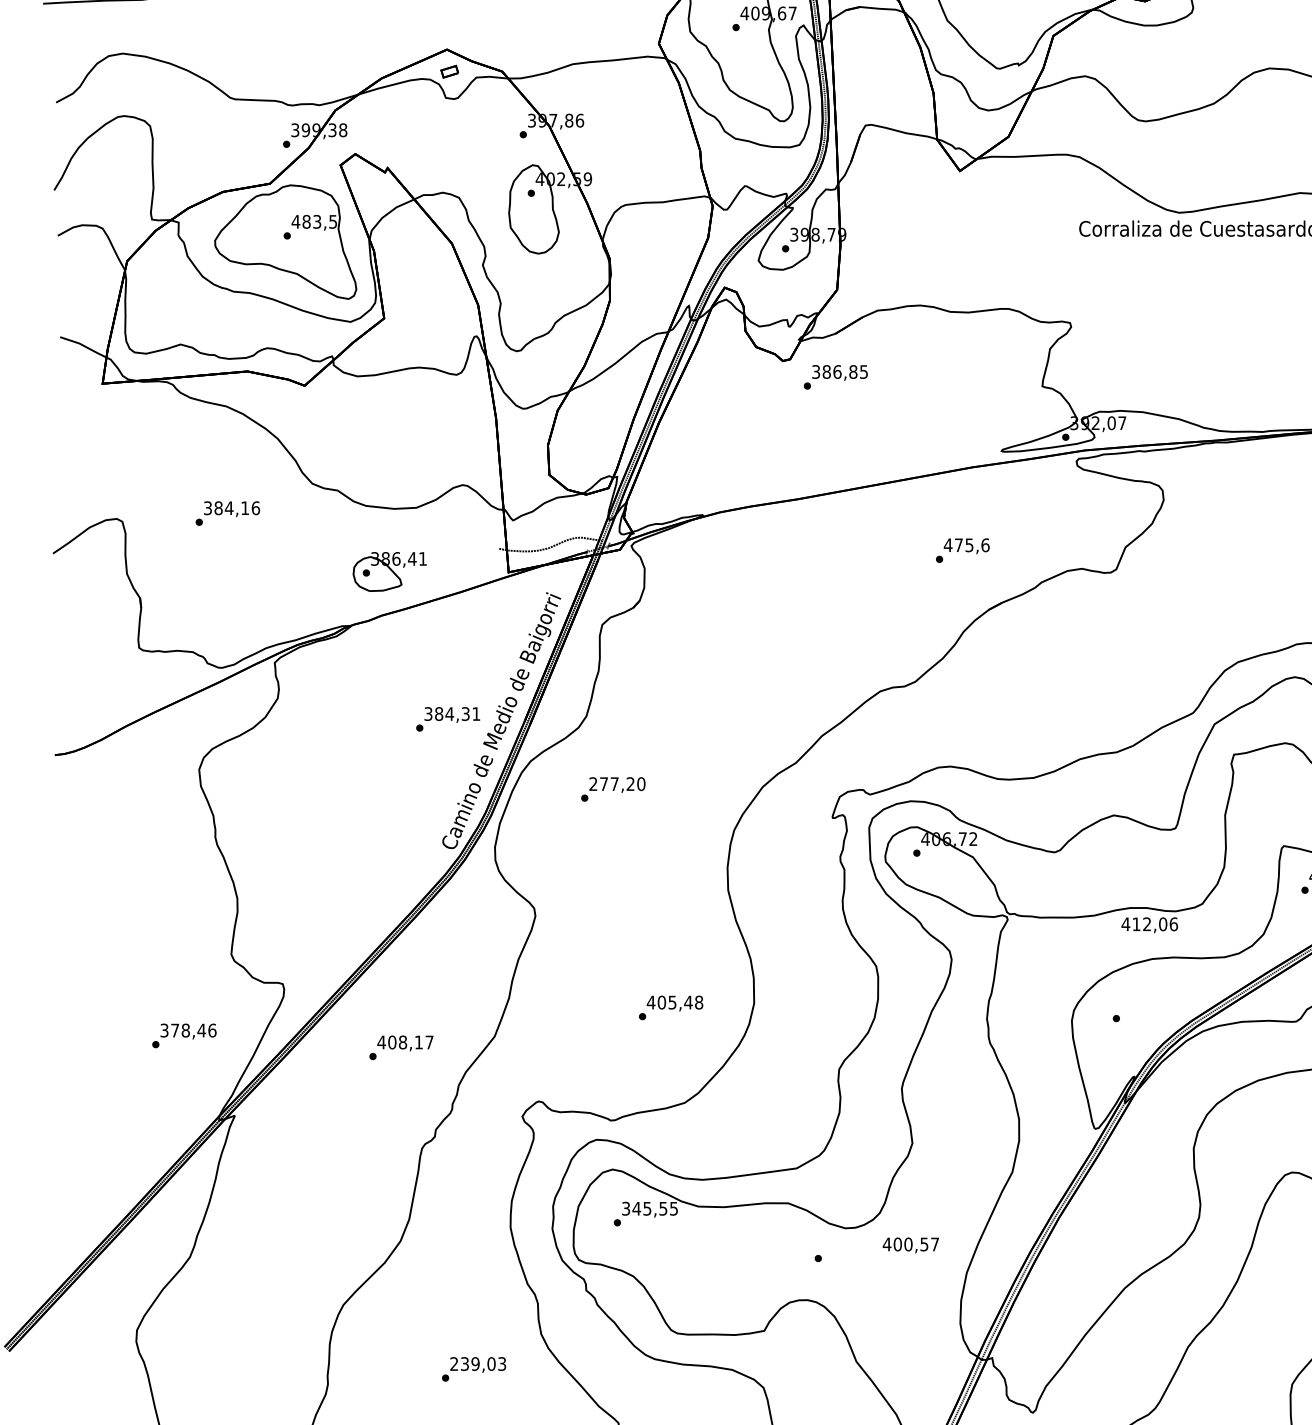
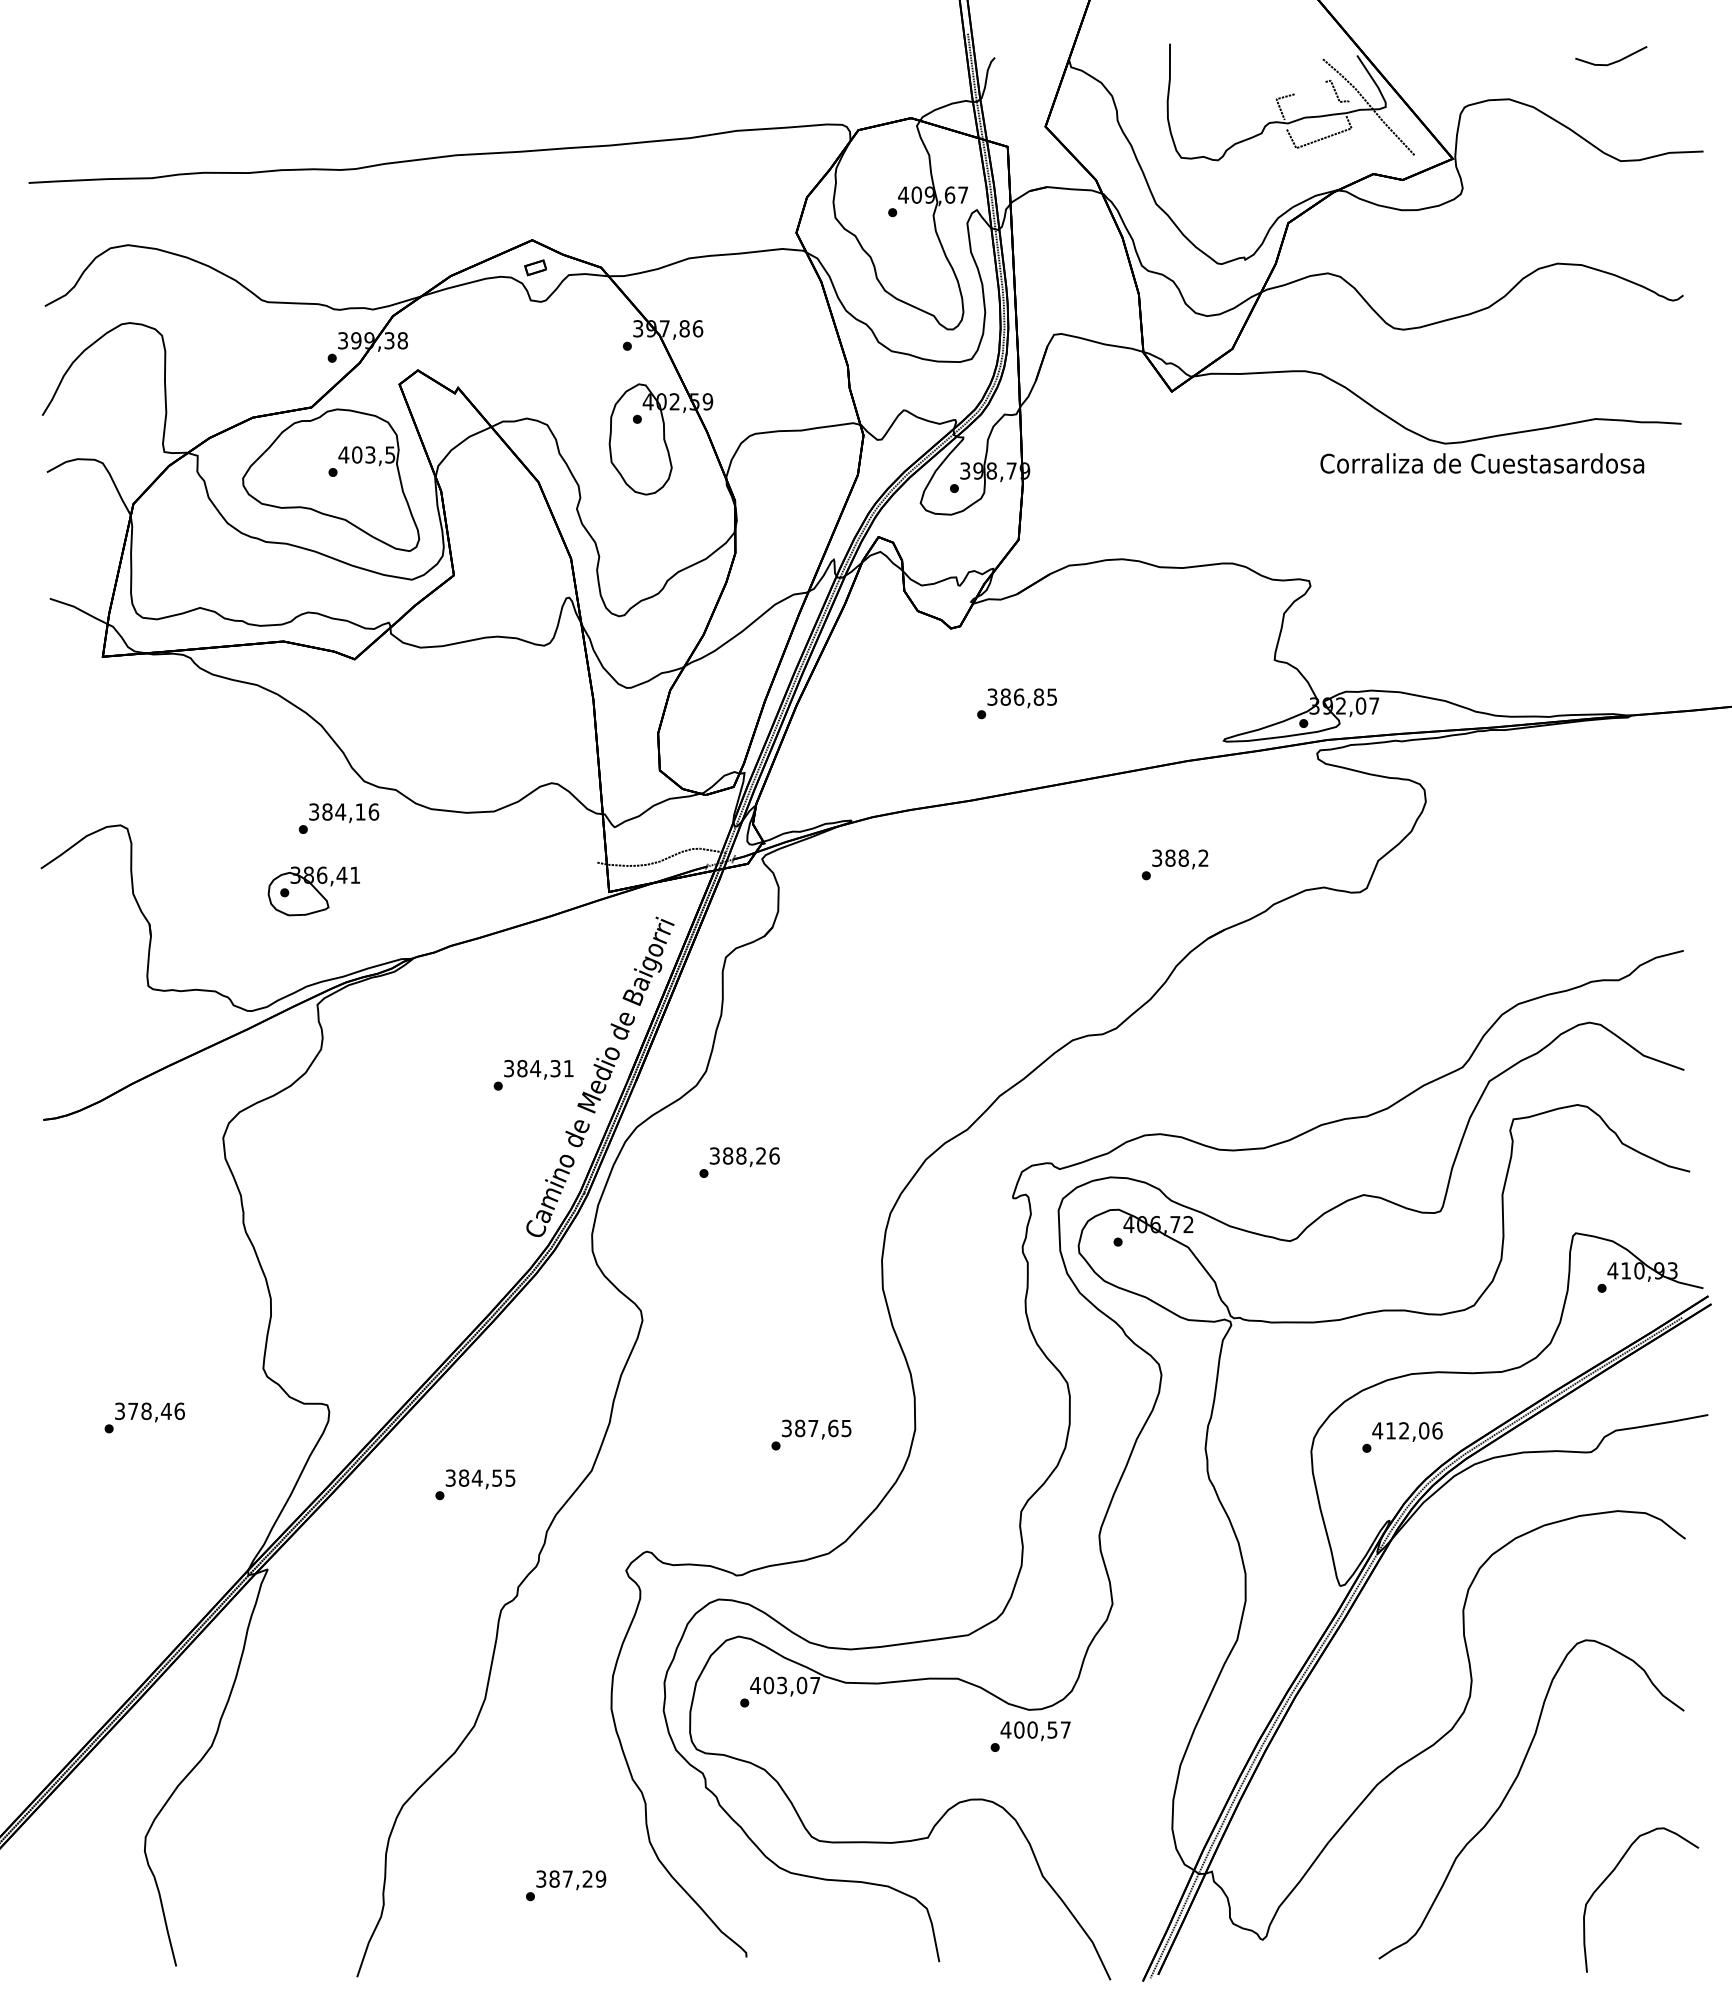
text: (306, 221) -> (357, 454), 483,5 -> 403,5
text: (835, 377) -> (1016, 703), moved
text: (227, 513) -> (338, 818), moved
text: (966, 544) -> (1179, 857), 475,6 -> 388,2
part: (389, 571) -> (313, 891), moved
text: (617, 783) -> (744, 1155), 277,20 -> 388,26
text: (1149, 924) -> (1407, 1431), moved
text: (674, 1002) -> (816, 1428), 405,48 -> 387,65
text: (184, 1035) -> (144, 1417), moved
text: (405, 1041) -> (480, 1477), 408,17 -> 384,55
text: (650, 1208) -> (785, 1685), 345,55 -> 403,07
text: (910, 1245) -> (1035, 1731), moved
text: (478, 1363) -> (571, 1878), 239,03 -> 387,29

